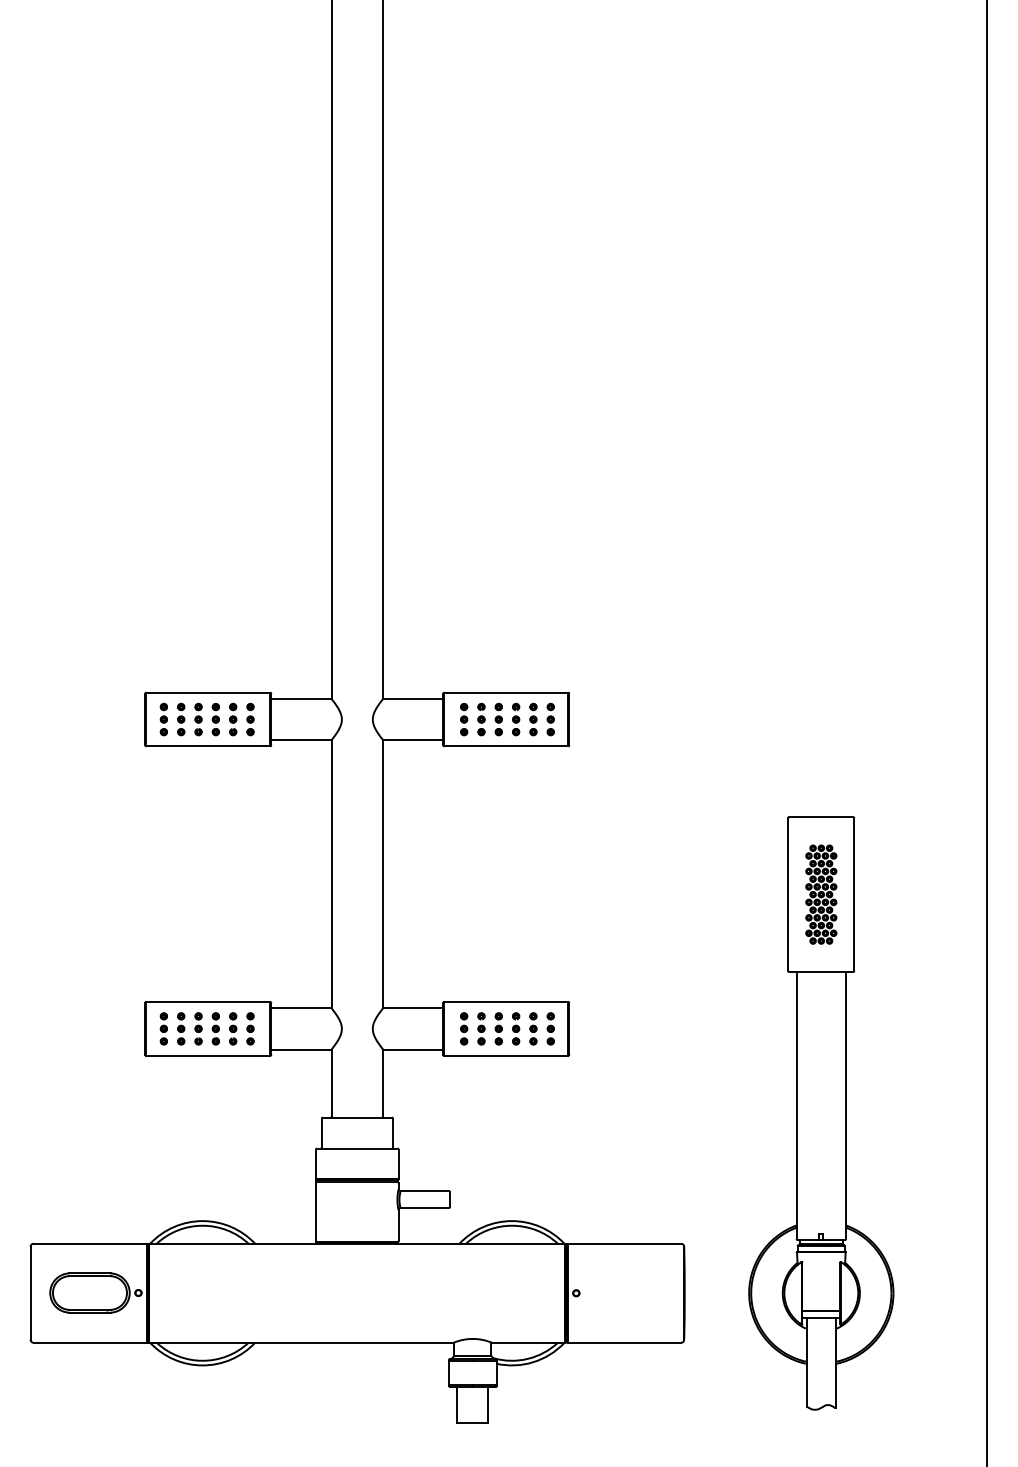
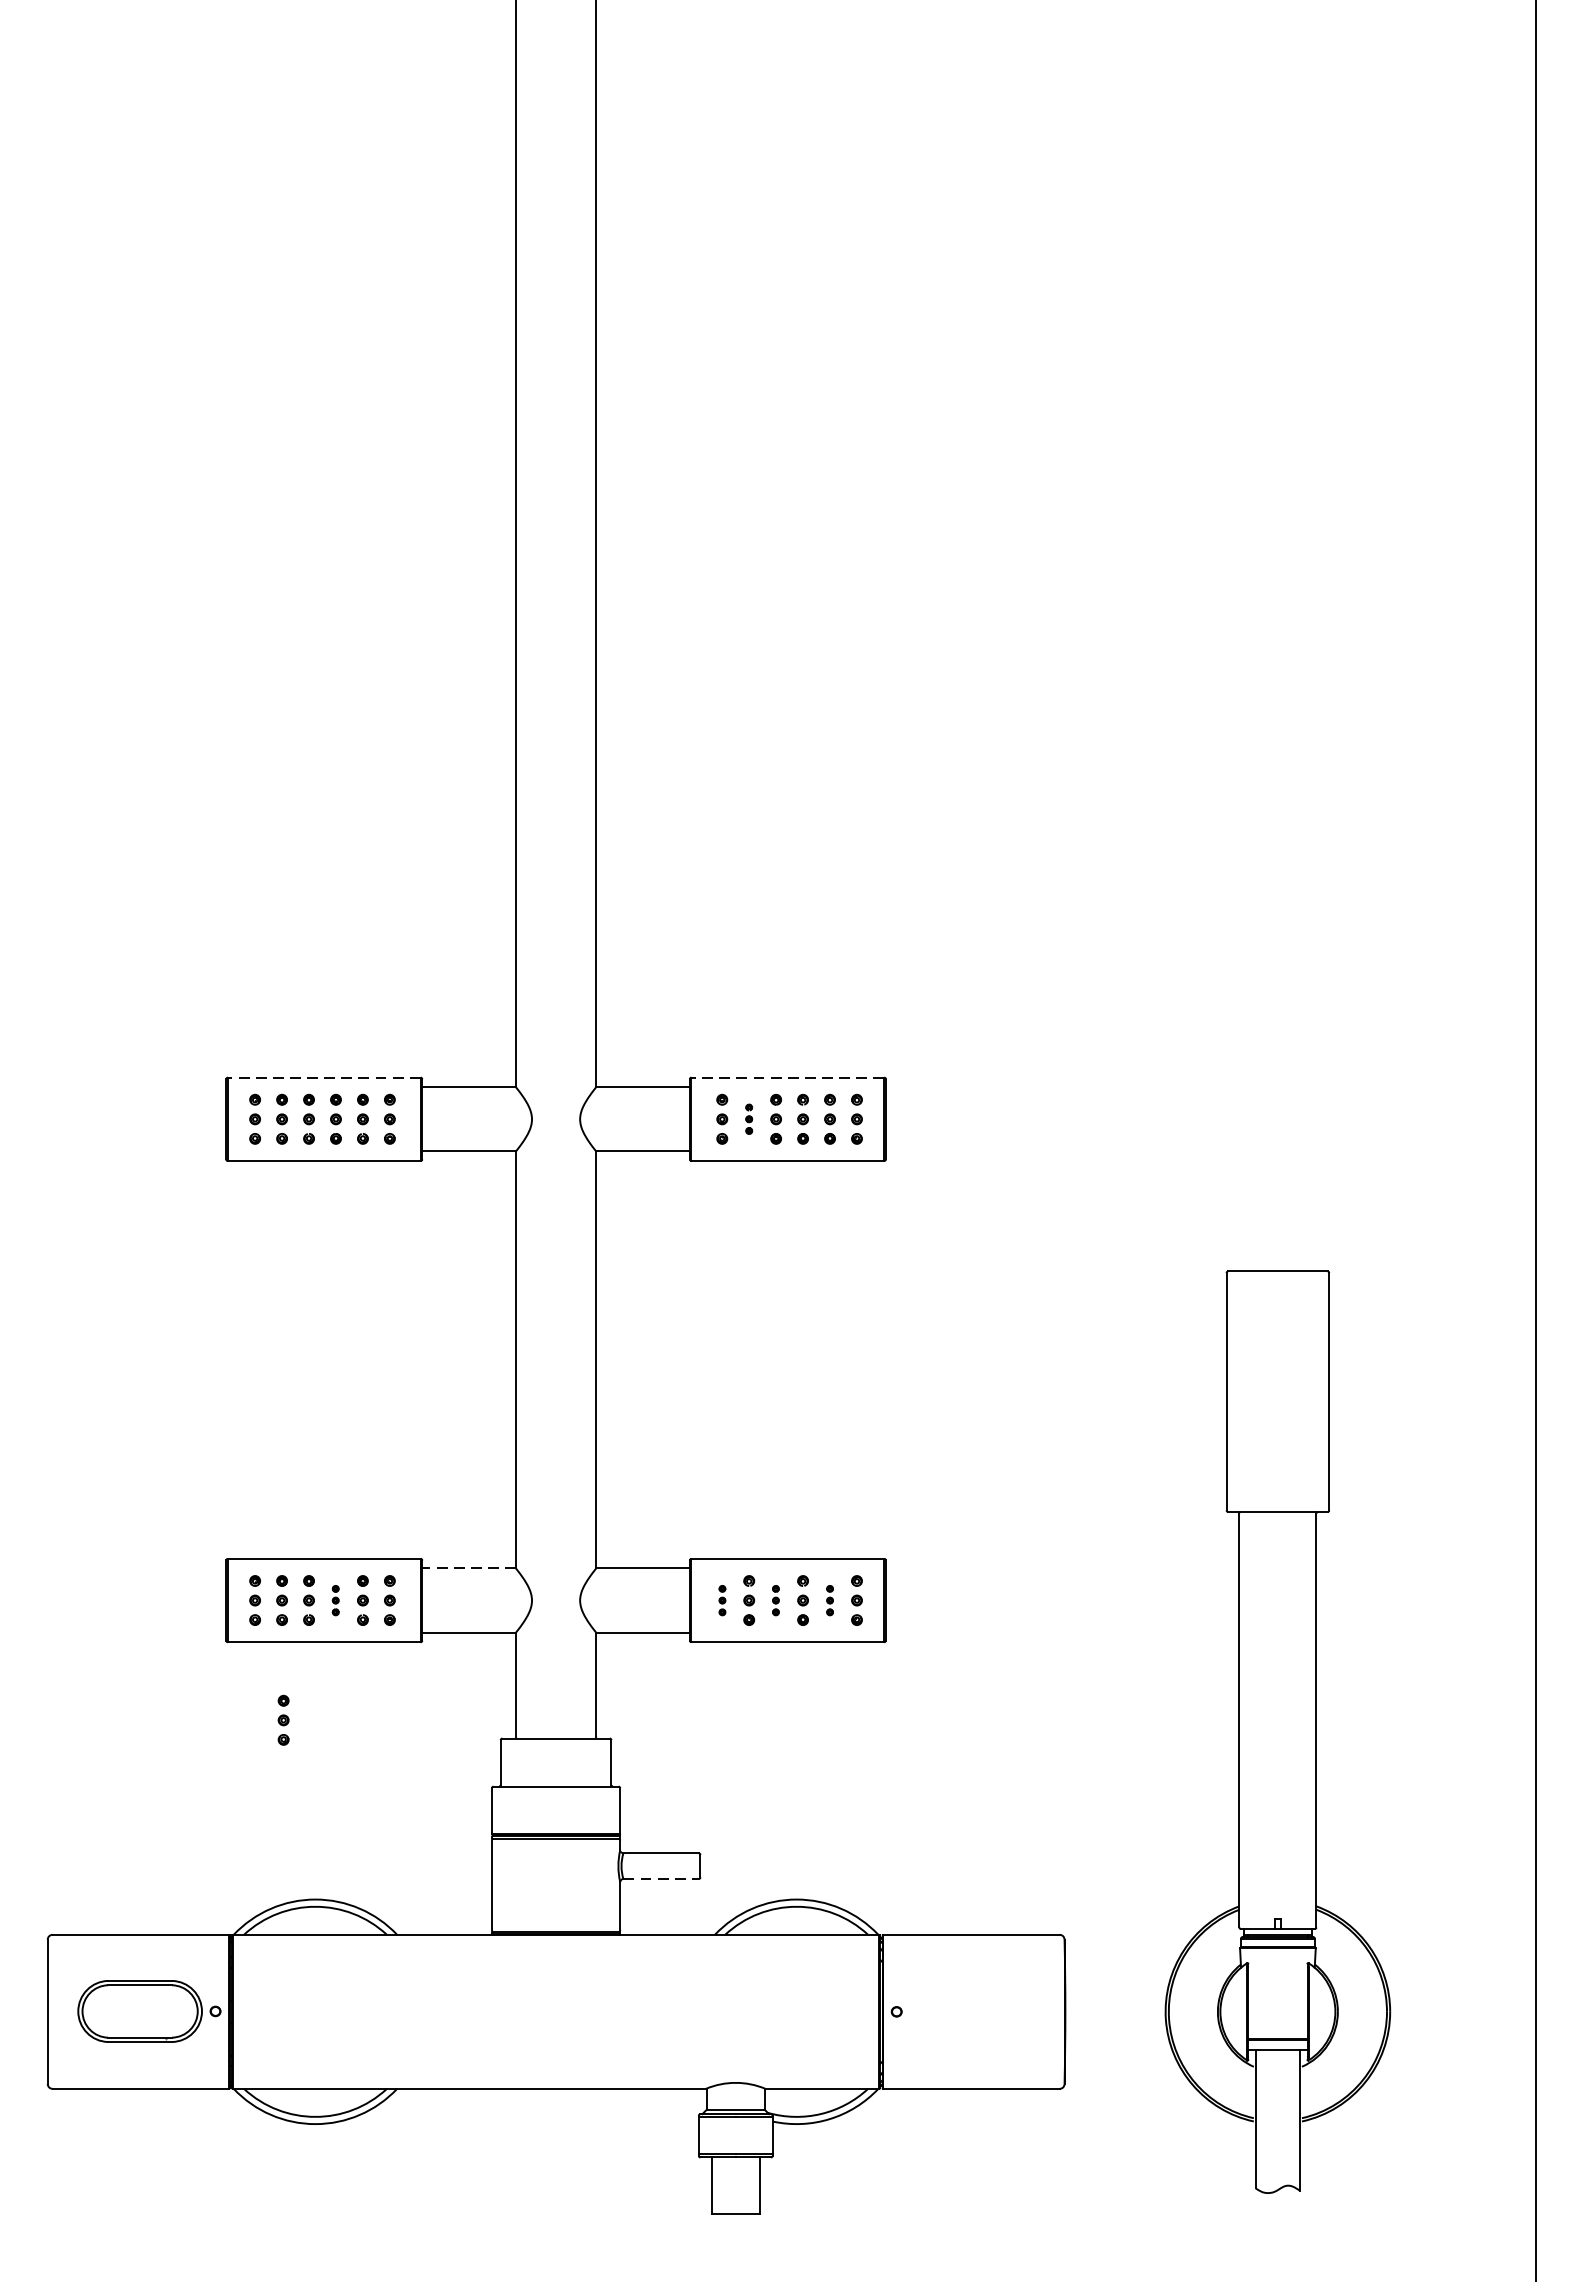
line: (208, 692) -> (324, 1077), solid -> dashed
line: (506, 692) -> (788, 1077), solid -> dashed
part: (481, 719) -> (749, 1119), size x0.6
part: (821, 894) -> (1278, 1391), removed
line: (300, 1008) -> (467, 1568), solid -> dashed
part: (215, 1028) -> (335, 1599), size x0.6
part: (464, 1028) -> (722, 1599), size x0.6
part: (498, 1028) -> (775, 1599), size x0.6
part: (533, 1028) -> (830, 1599), size x0.6
part: (182, 1105) -> (284, 1719), added
line: (425, 1207) -> (662, 1878), solid -> dashed

